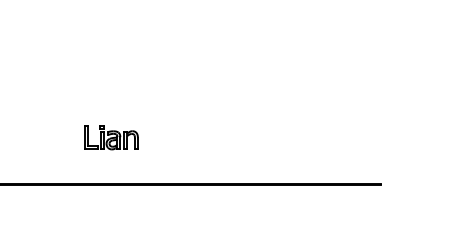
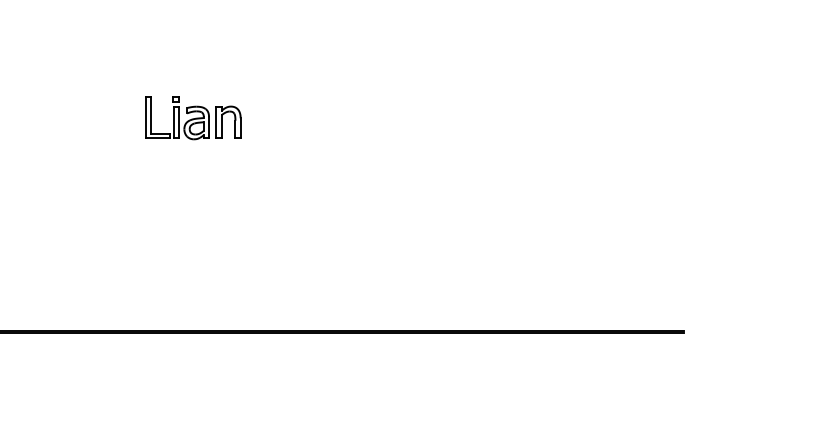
part: (111, 137) -> (193, 117), moved

